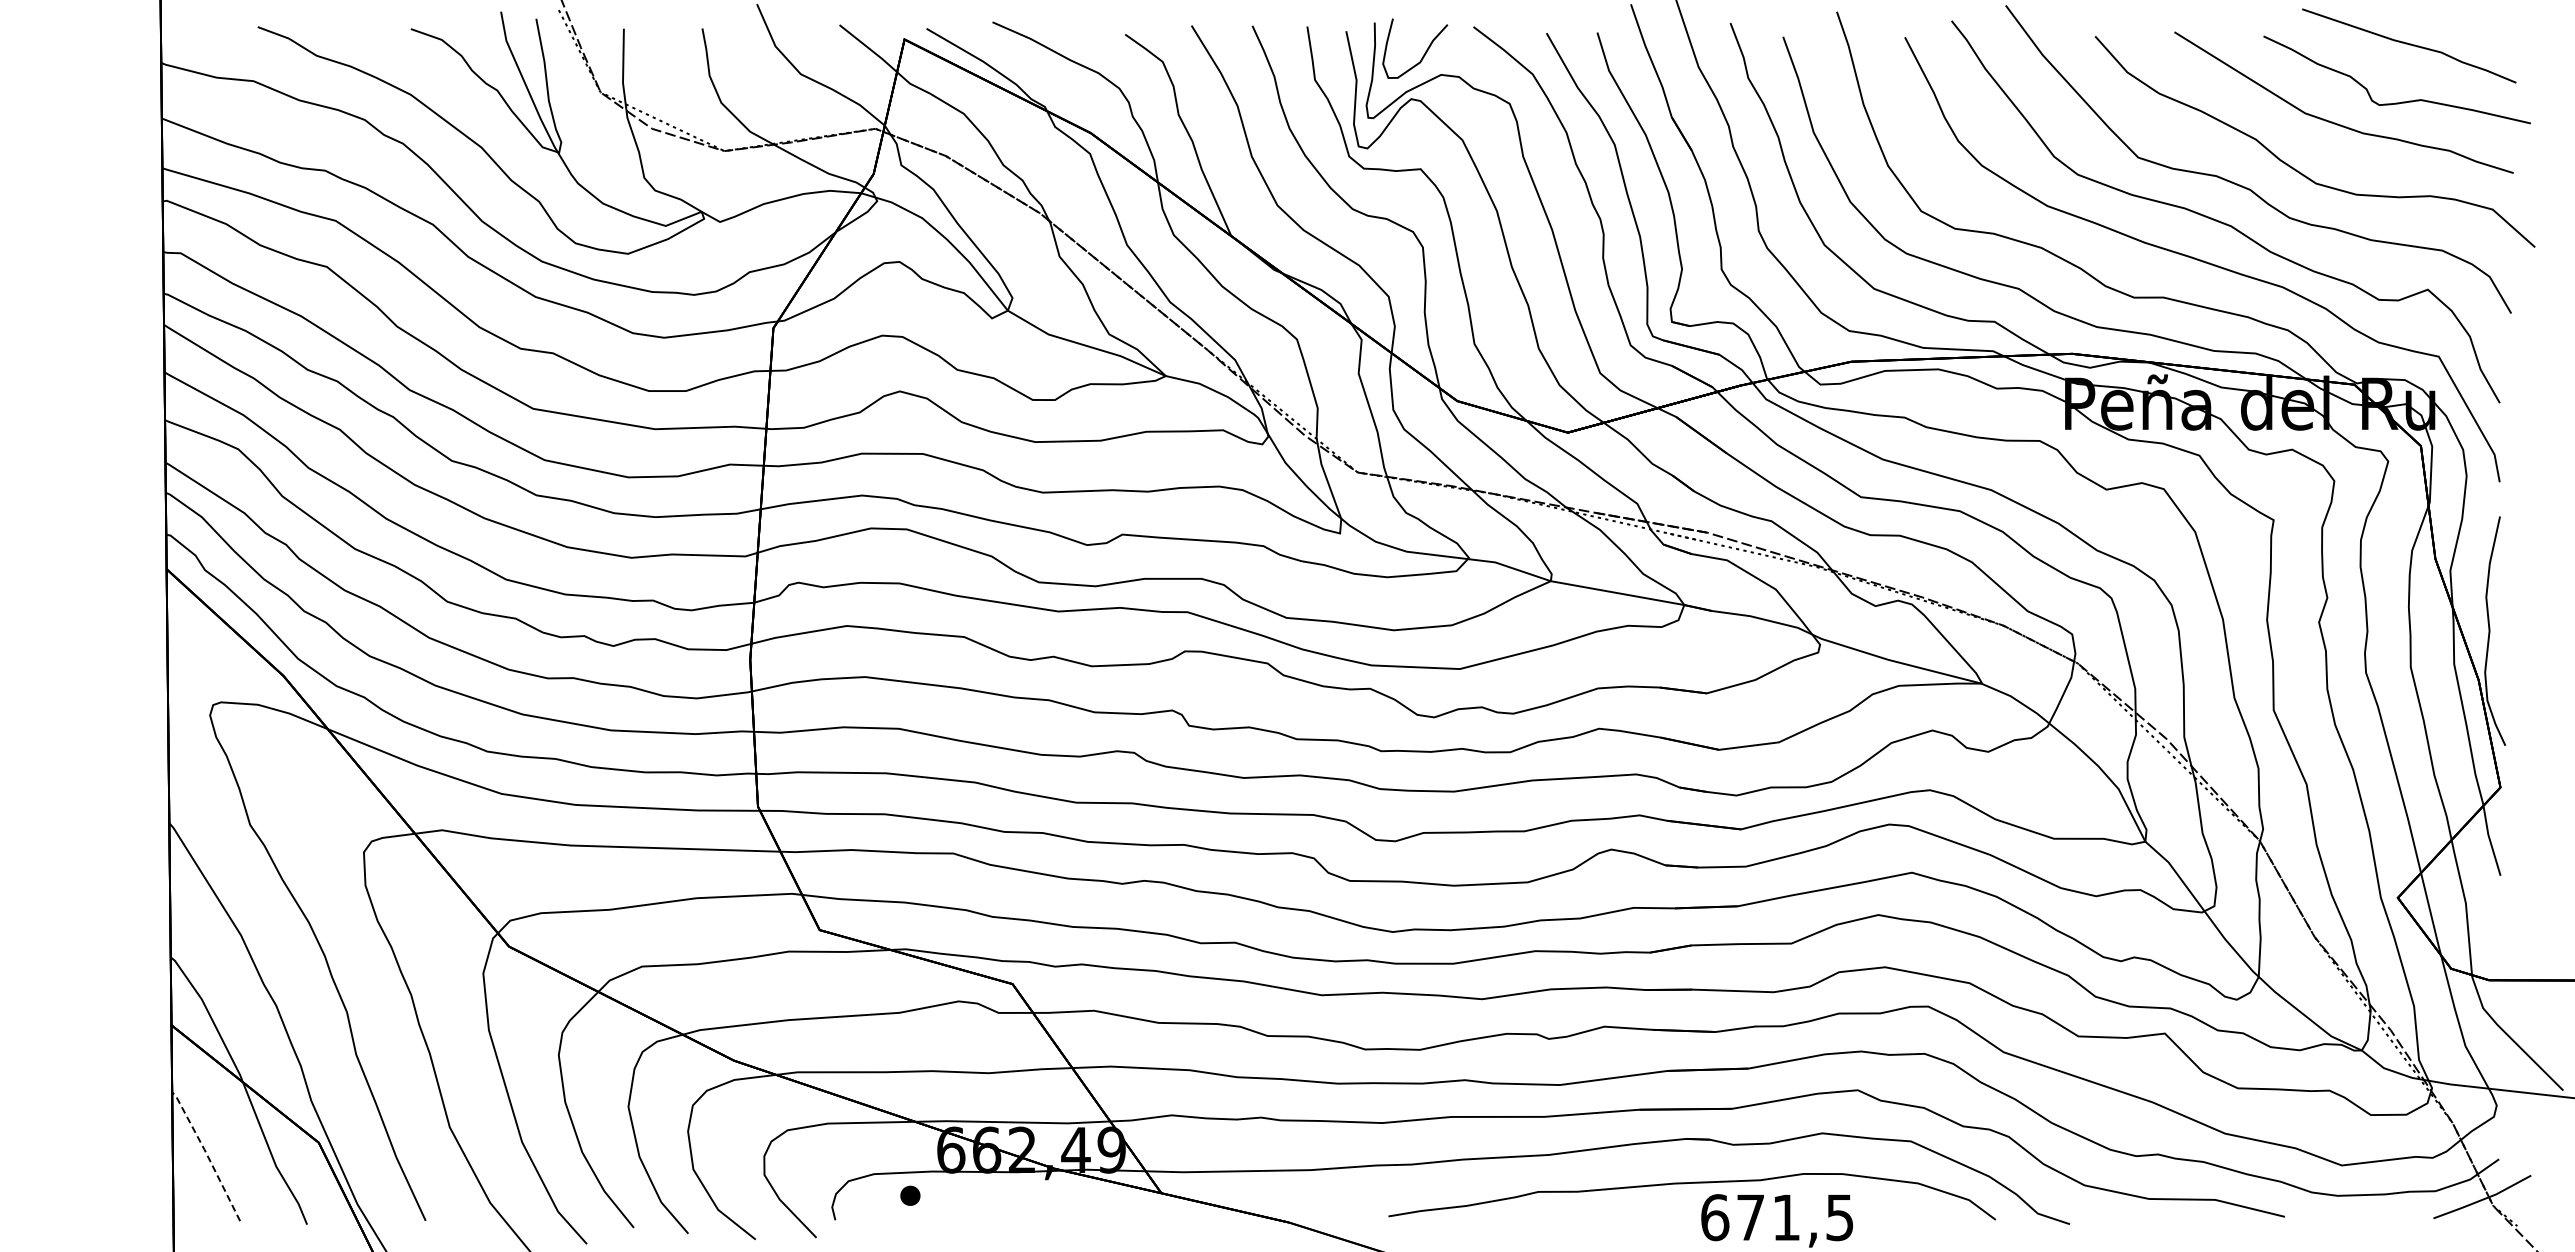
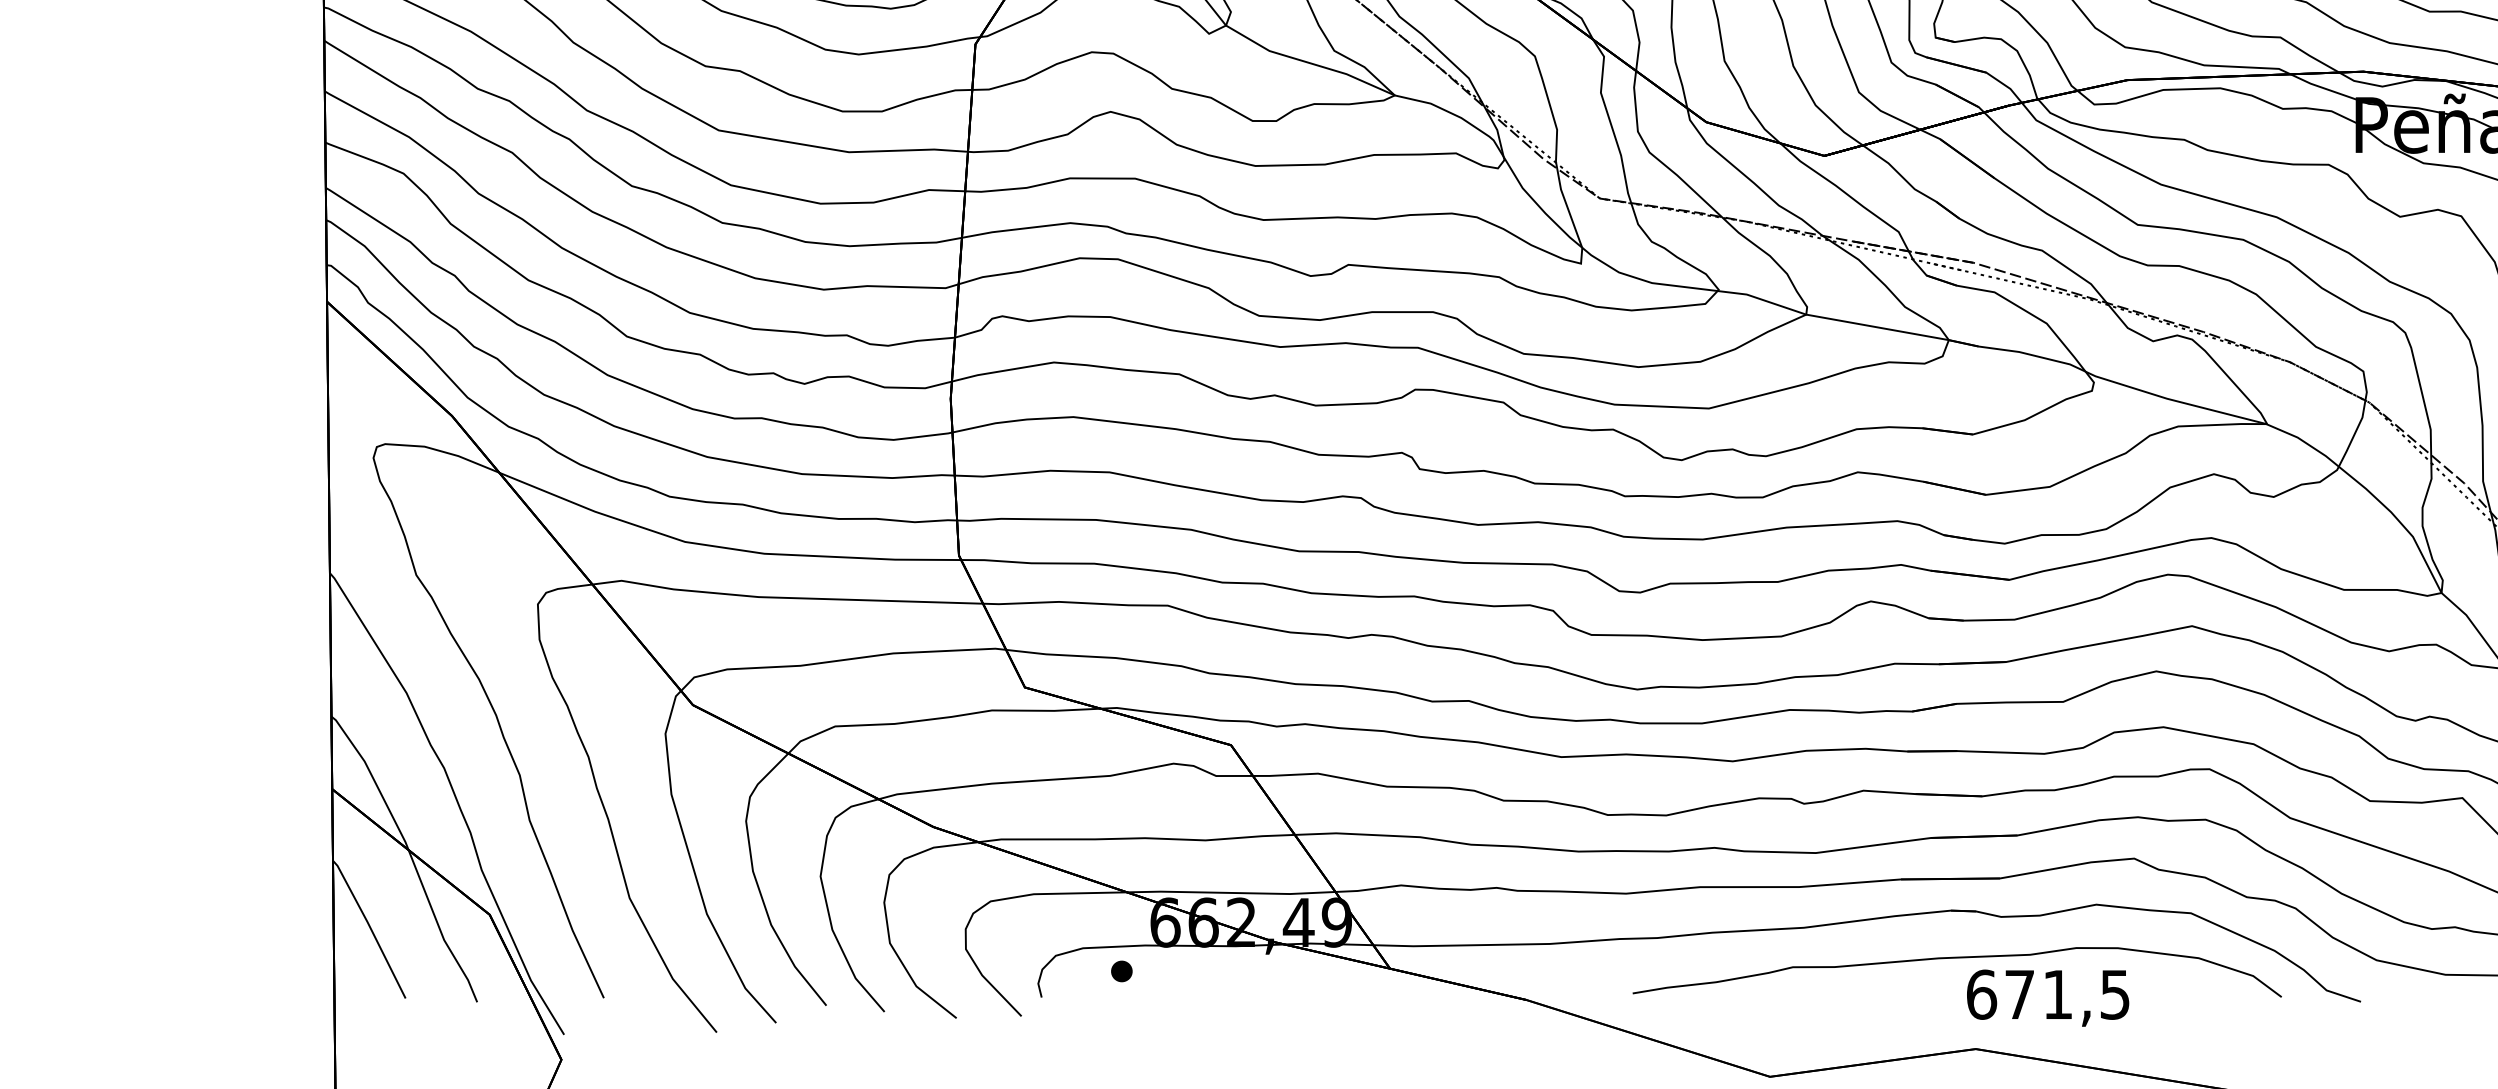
line: (206, 1154) -> (369, 927), dashed -> solid

